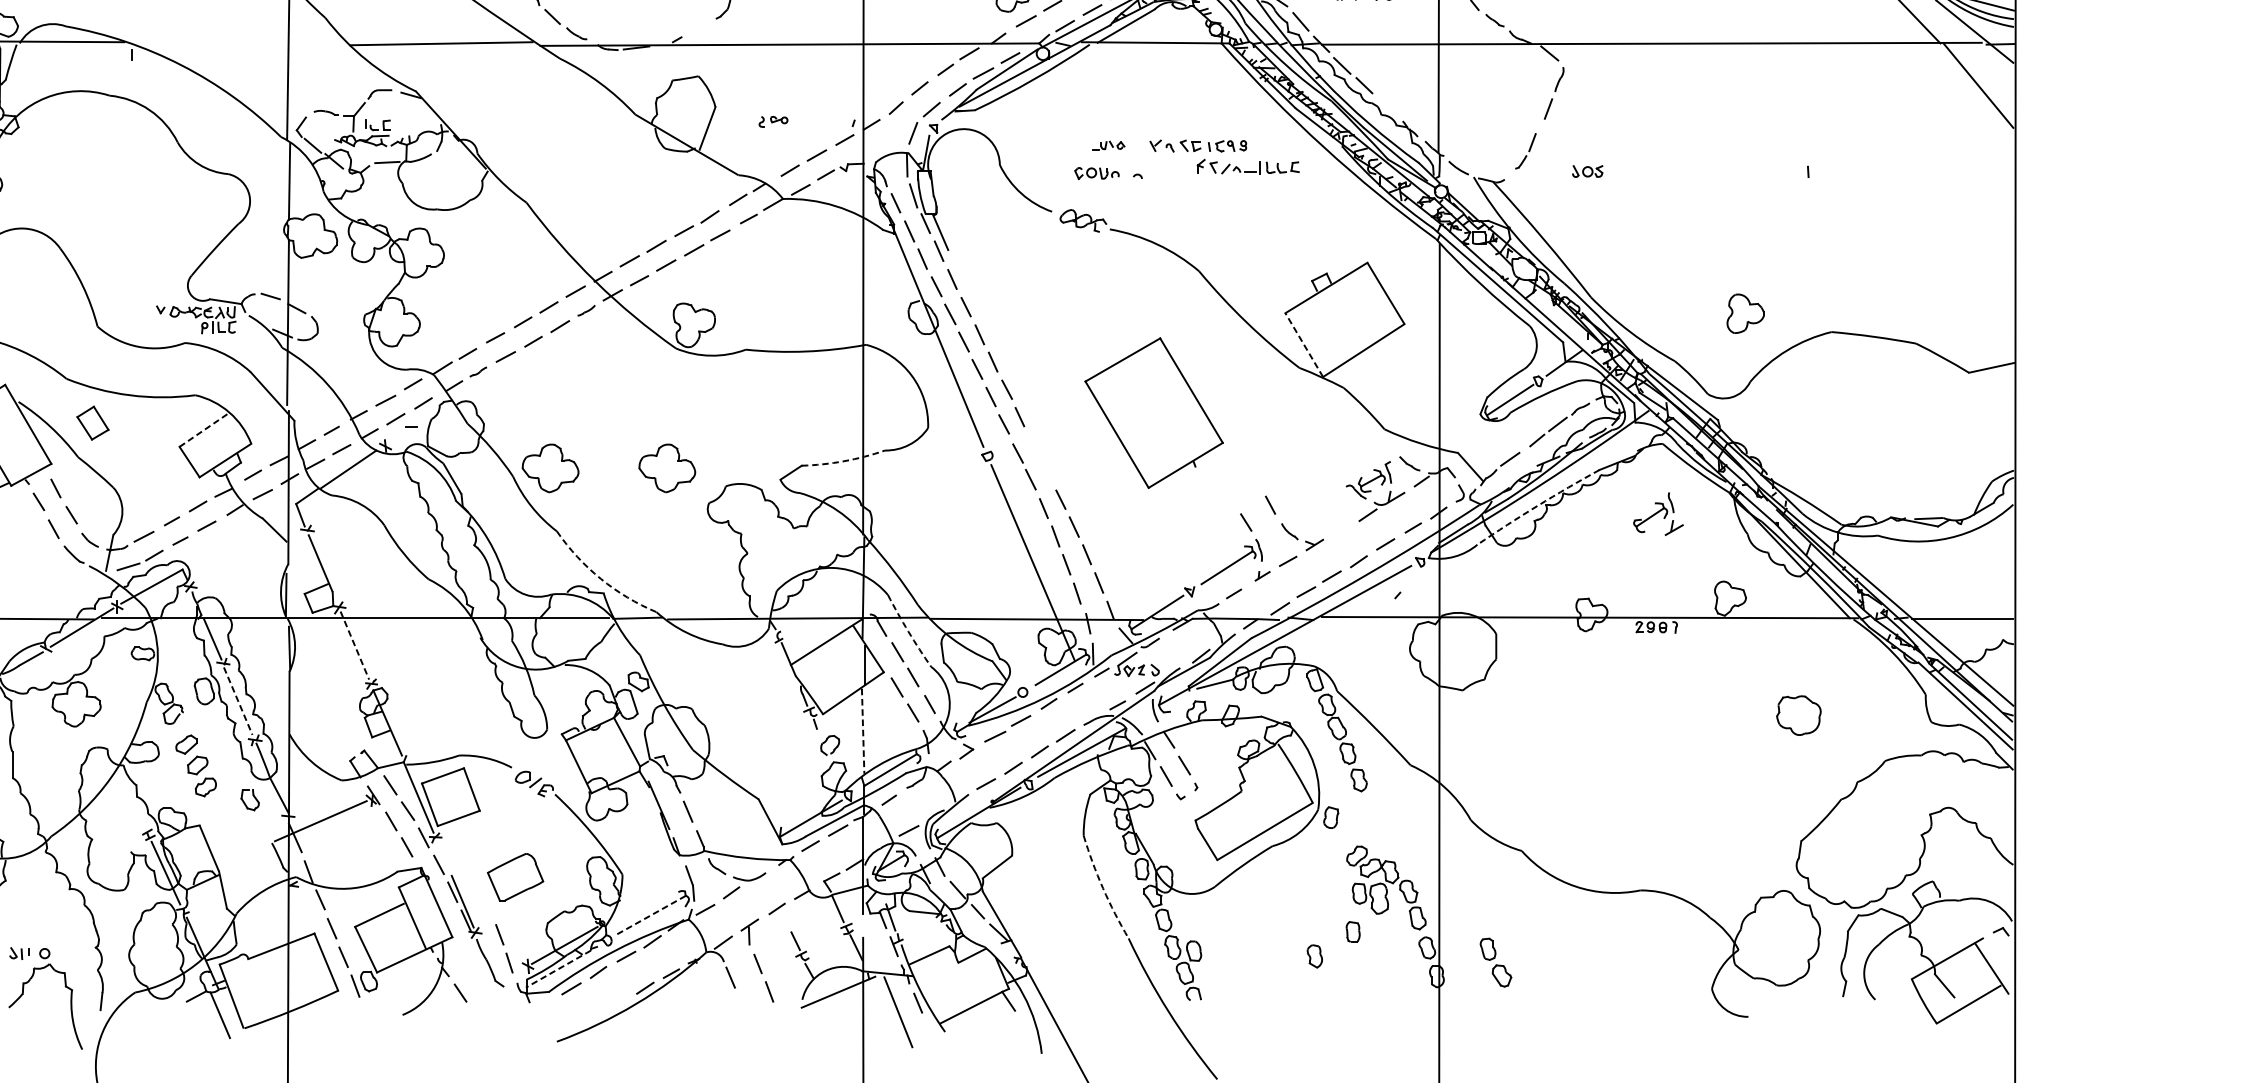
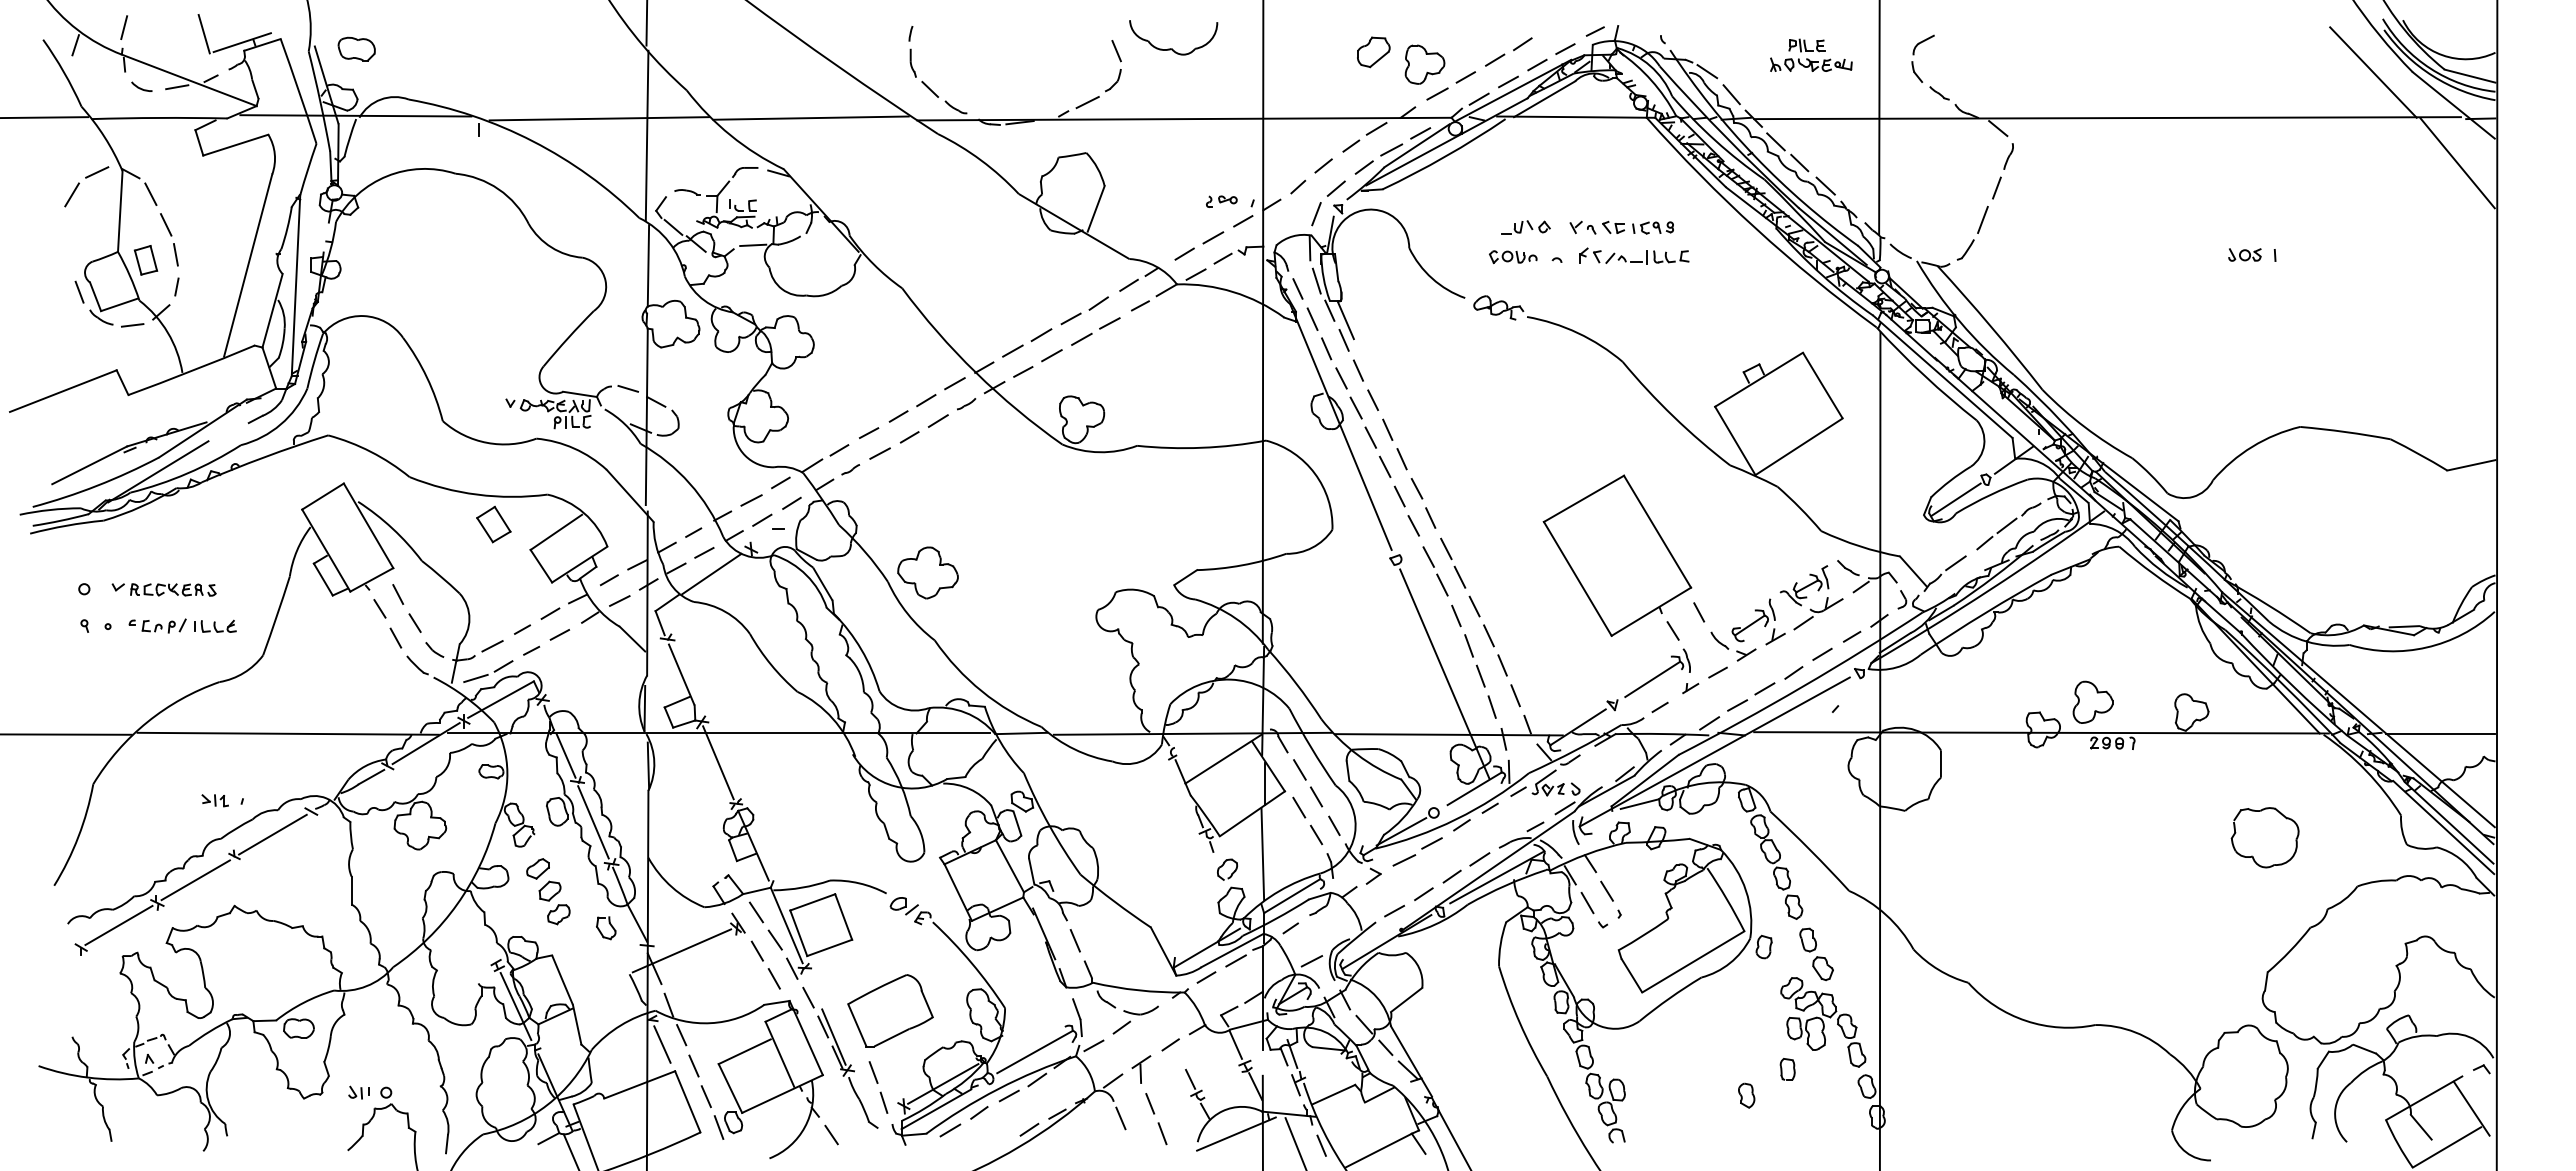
line: (699, 29) -> (1087, 102), added
line: (242, 44) -> (598, 118), added
line: (1388, 106) -> (1825, 185), added
part: (773, 121) -> (1221, 201), moved
part: (1108, 145) -> (1525, 227), size x1.43
part: (1525, 151) -> (1972, 233), size x1.43
part: (1248, 166) -> (1634, 255), moved
part: (1587, 171) -> (2244, 254), moved
part: (1745, 312) -> (2092, 701), moved
line: (1304, 344) -> (1735, 440), dashed -> solid
part: (1154, 412) -> (1617, 555), moved
part: (92, 423) -> (493, 524), moved
line: (203, 430) -> (556, 532), dashed -> solid
line: (1039, 456) -> (1451, 560), added
arc: (844, 461) -> (1242, 565), dashed -> solid
part: (666, 467) -> (1052, 572), removed
arc: (1537, 506) -> (1985, 613), dashed -> solid
part: (1658, 513) -> (1758, 621), moved
arc: (600, 579) -> (981, 691), dashed -> solid
arc: (908, 631) -> (1311, 747), dashed -> solid
line: (354, 645) -> (718, 762), dashed -> solid
line: (238, 701) -> (593, 822), dashed -> solid
part: (1798, 715) -> (2264, 837), size x1.43
line: (862, 731) -> (1262, 854), dashed -> solid
part: (515, 876) -> (890, 1010), size x1.43
arc: (1102, 888) -> (1519, 1022), dashed -> solid
line: (302, 908) -> (662, 1044), added
line: (649, 916) -> (1034, 1052), dashed -> solid
part: (1495, 962) -> (1816, 954), moved
line: (557, 969) -> (935, 1109), dashed -> solid

